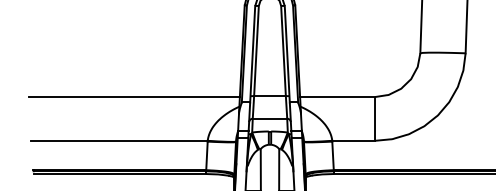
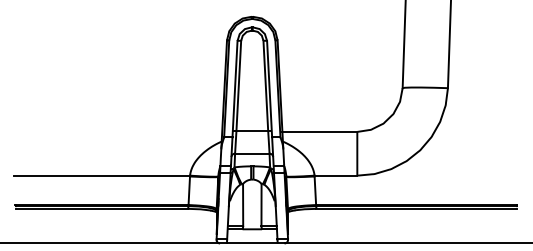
line: (134, 96) -> (116, 131), removed

